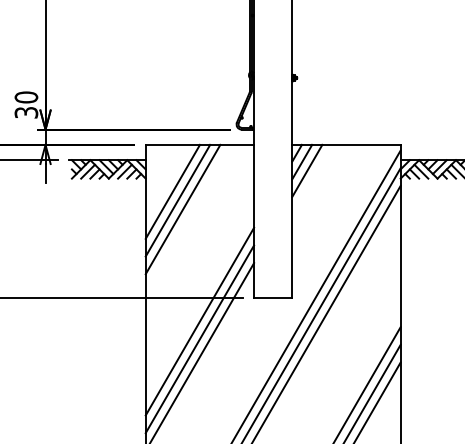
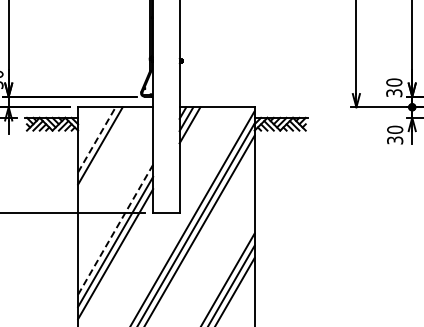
line: (172, 191) -> (96, 139), solid -> dashed
line: (182, 208) -> (103, 151), removed
line: (199, 321) -> (115, 229), solid -> dashed

